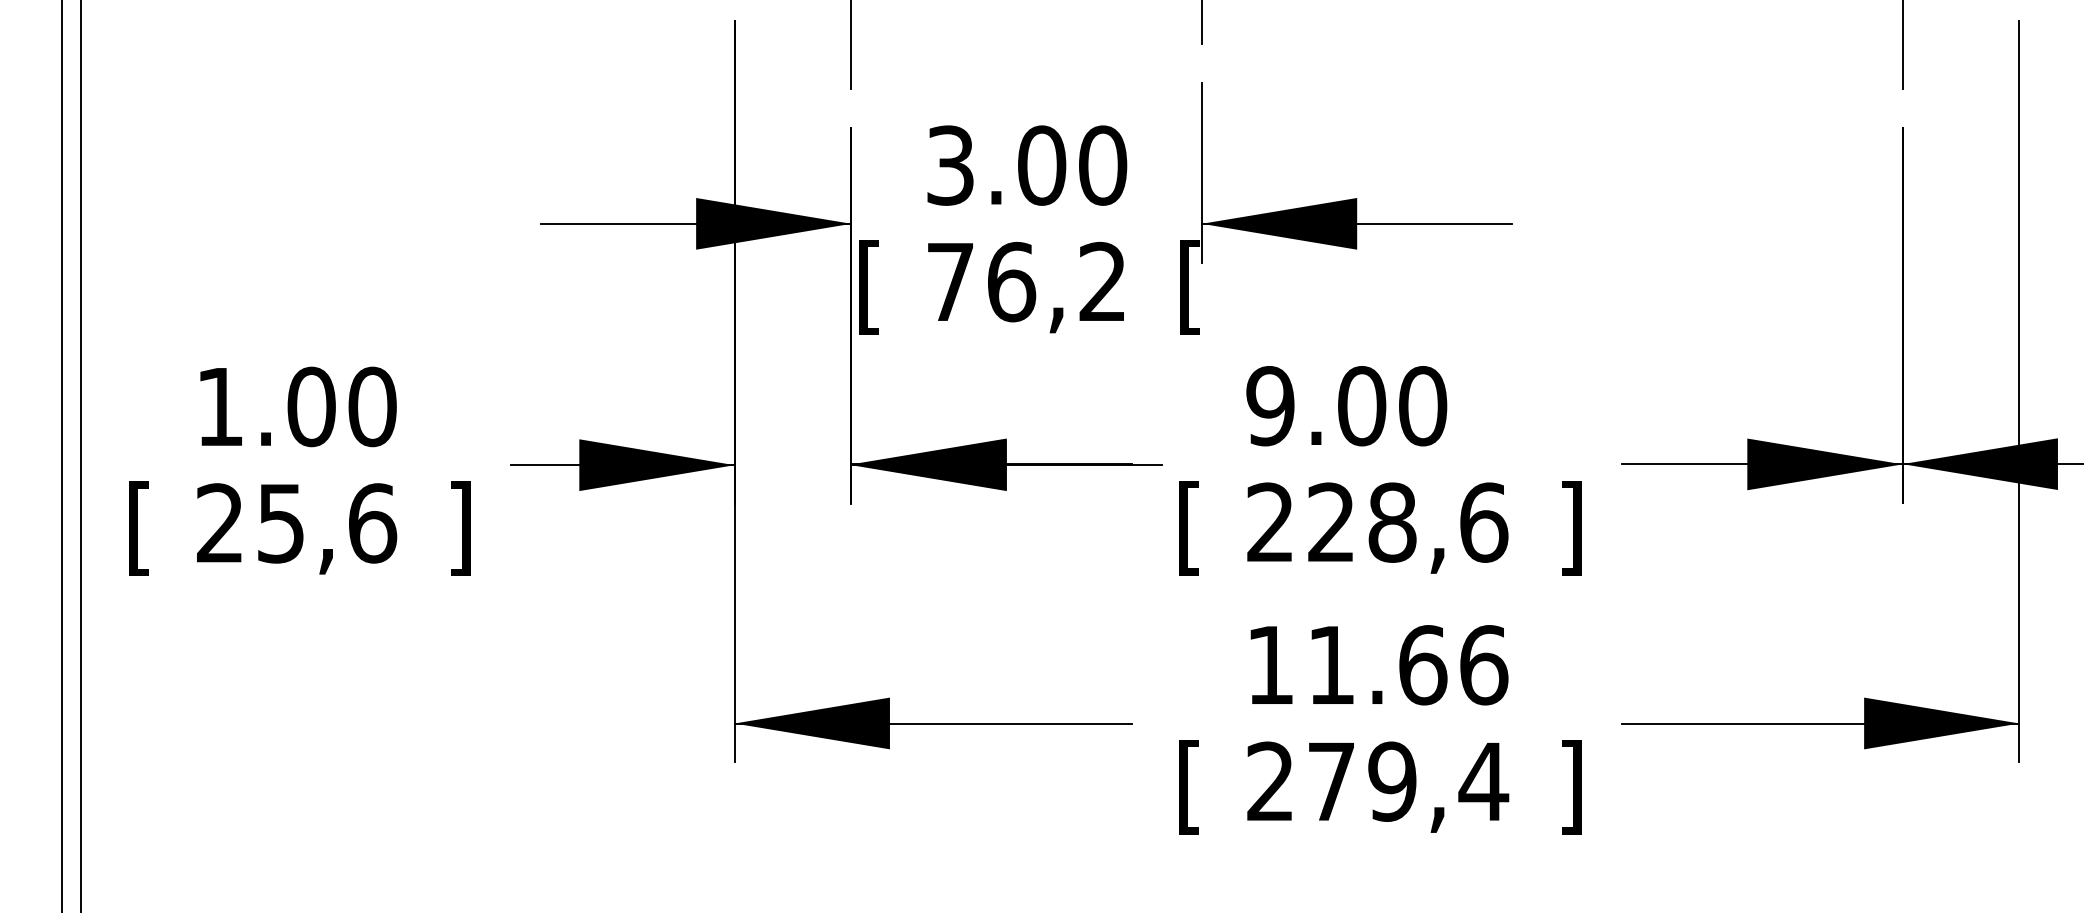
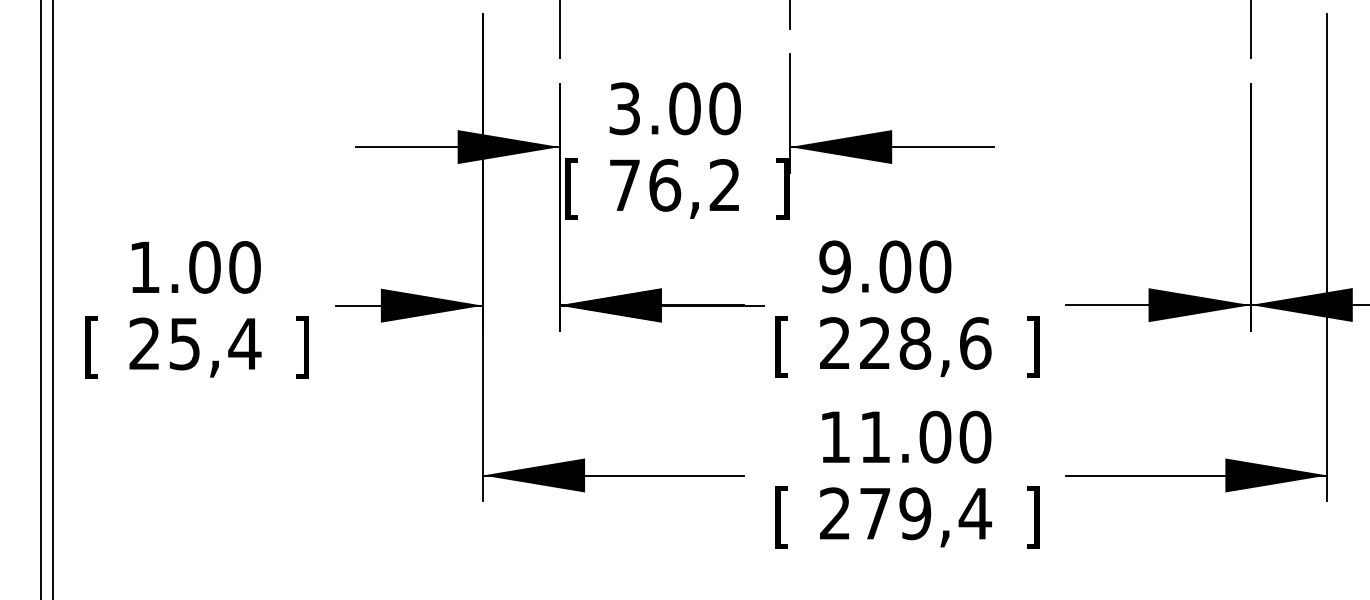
text: (1190, 291) -> (782, 191), [ -> ]
text: (371, 522) -> (244, 343), 25,6 -> 25,4
text: (1453, 664) -> (955, 436), 11.66 -> 11.00

